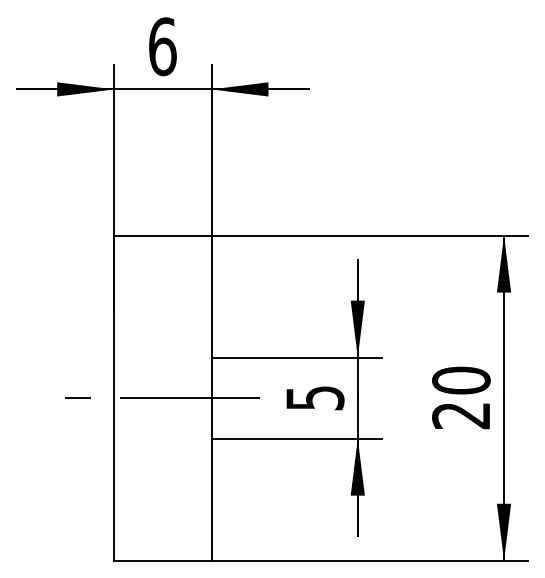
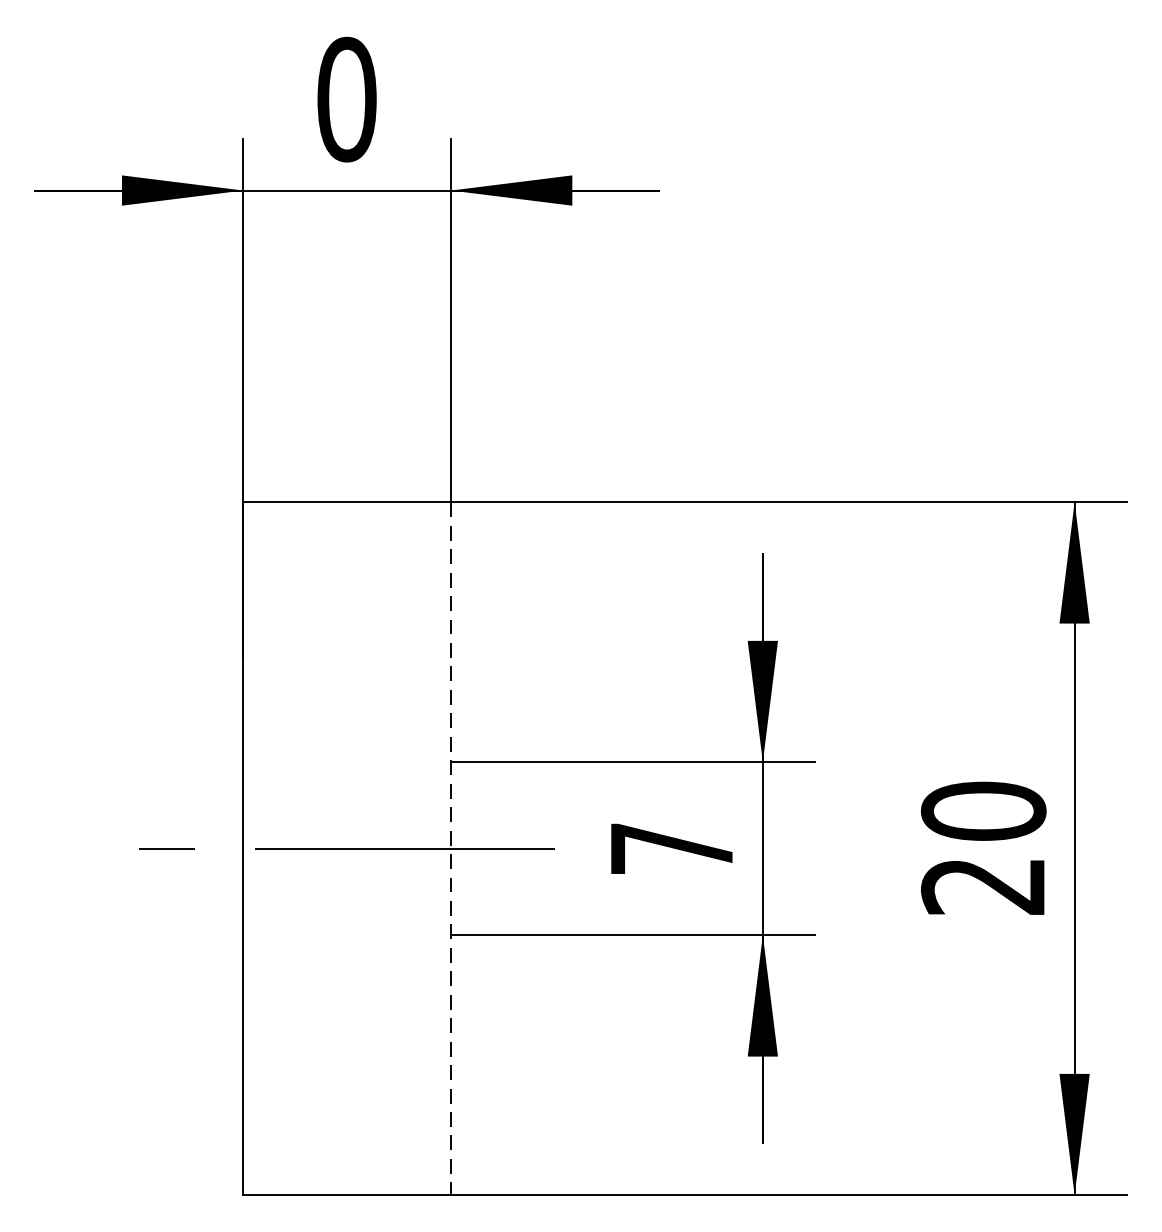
text: (162, 46) -> (346, 99), 6 -> 0
line: (211, 398) -> (450, 849), solid -> dashed
text: (315, 398) -> (672, 849), 5 -> 7

